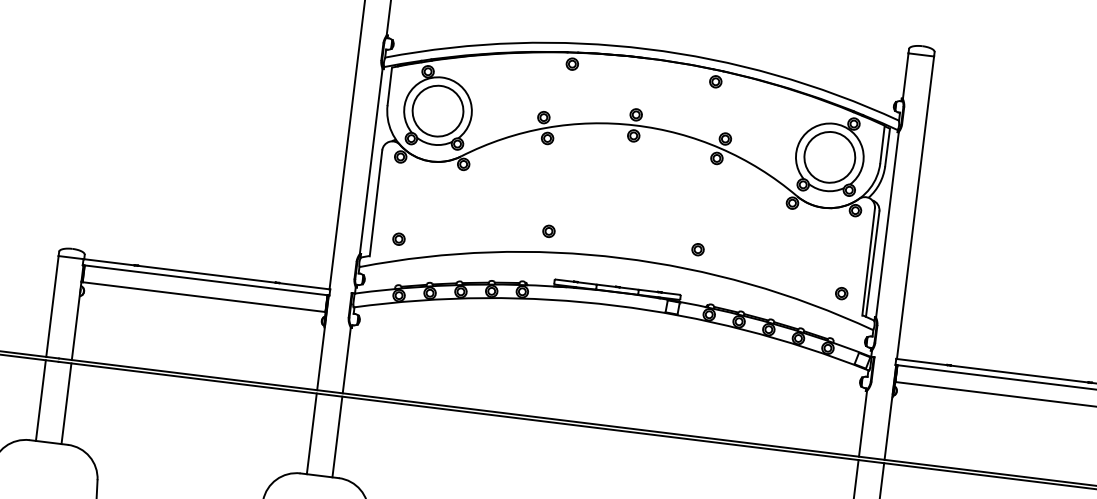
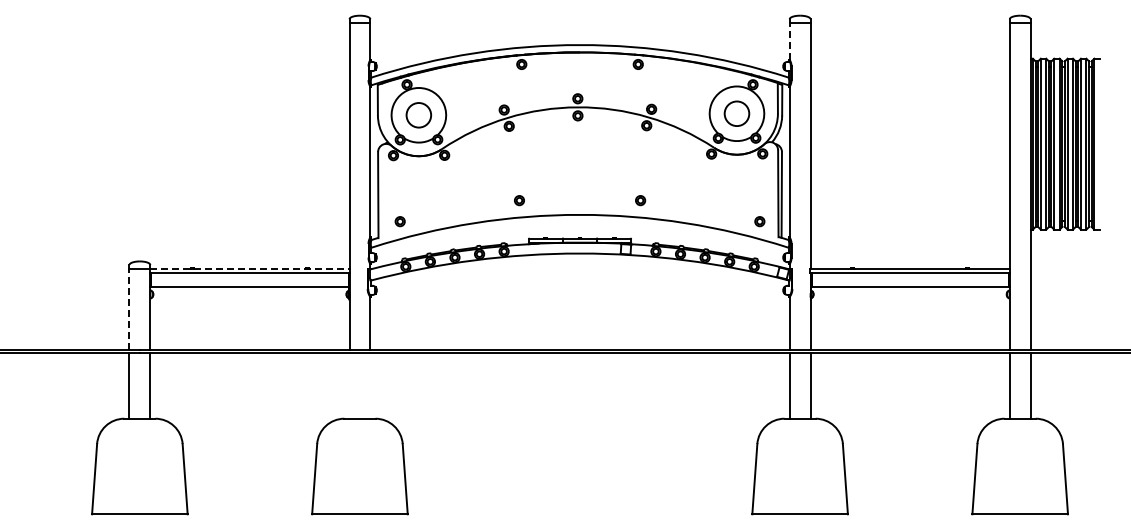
line: (905, 76) -> (789, 41), solid -> dashed
circle: (437, 110) -> (418, 114), size x0.6
circle: (829, 156) -> (736, 113), size x0.6
line: (206, 274) -> (249, 268), solid -> dashed
line: (52, 306) -> (129, 309), solid -> dashed
line: (311, 433) -> (349, 385), removed
line: (337, 436) -> (370, 385), removed

